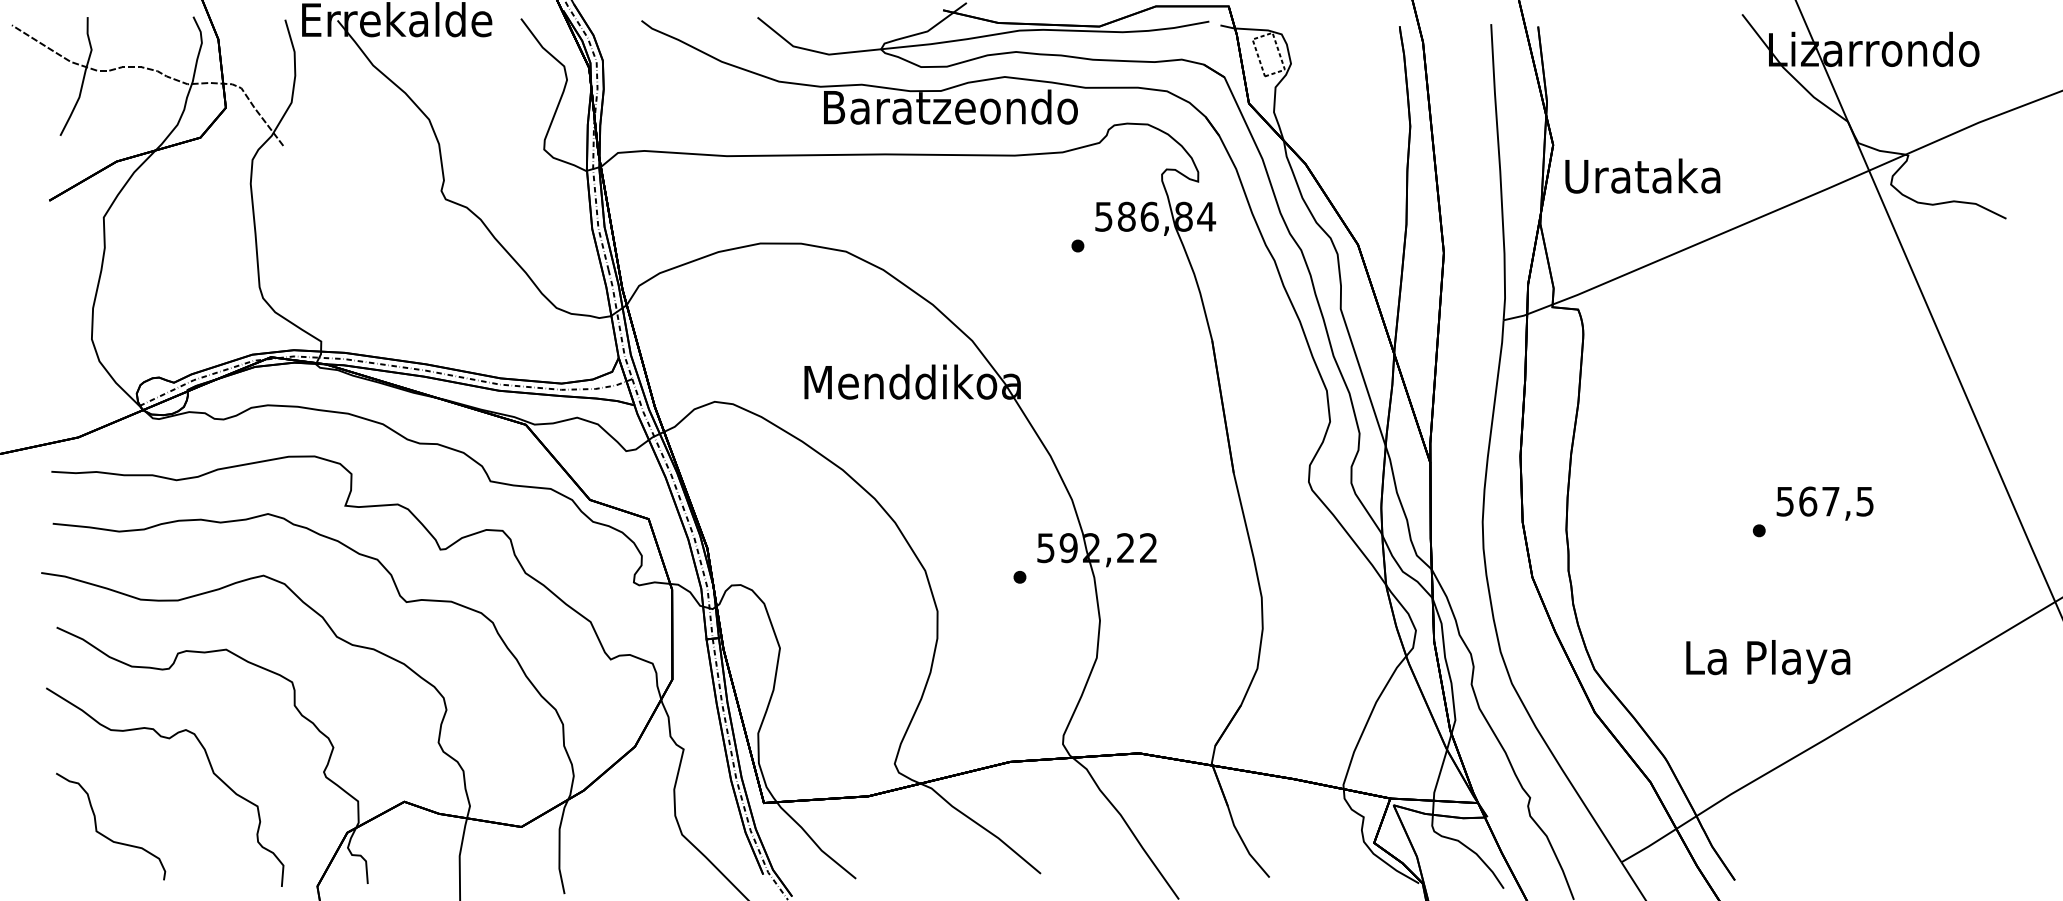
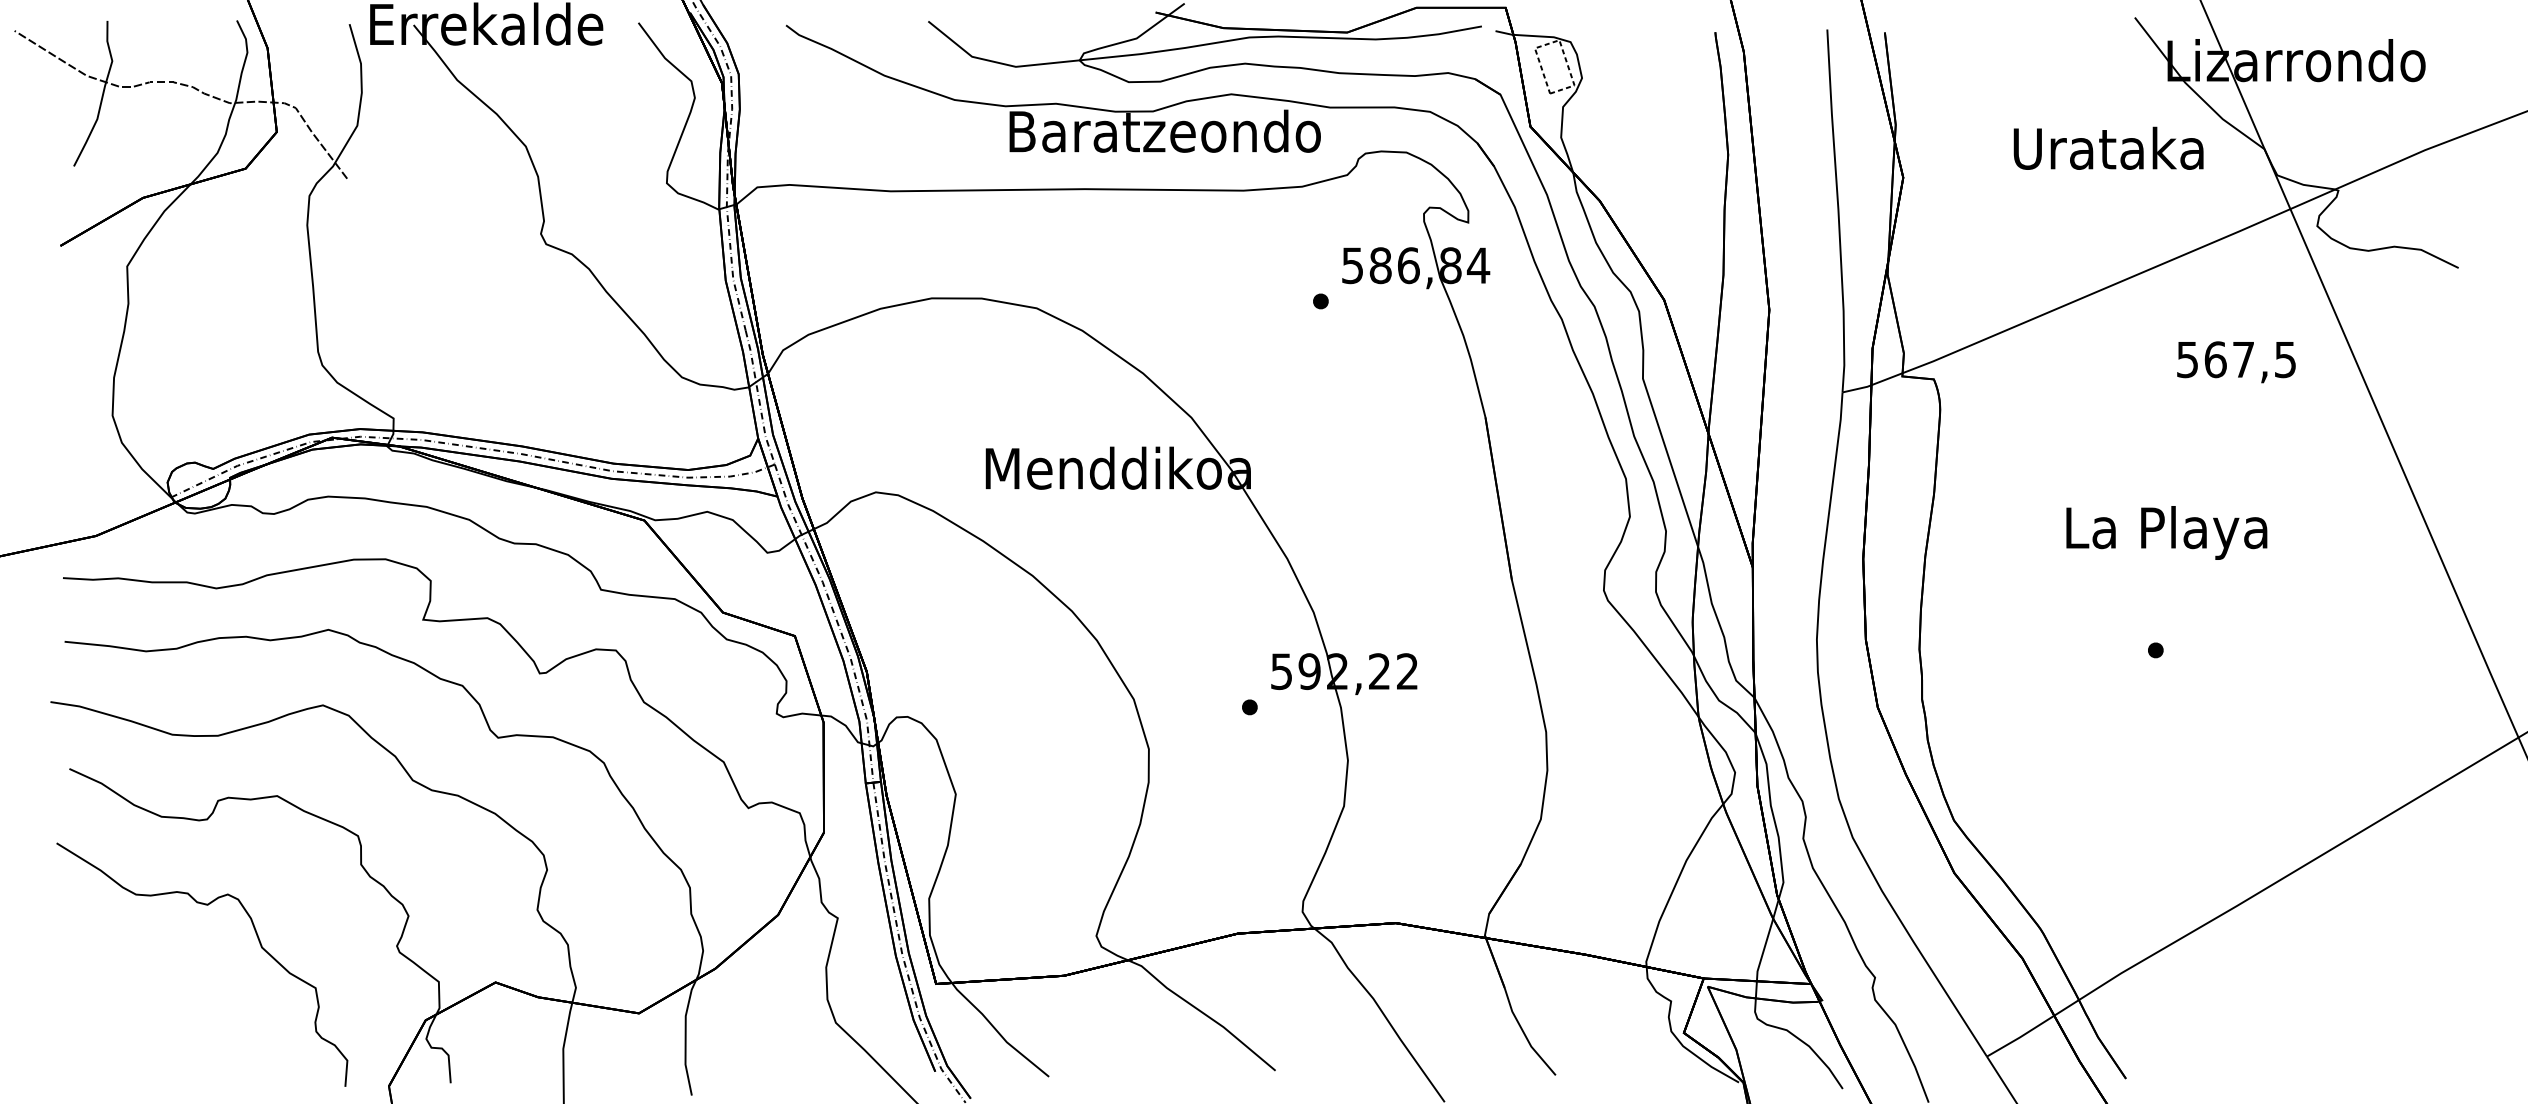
text: (1642, 175) -> (2108, 147), moved
text: (1824, 503) -> (2235, 362), moved
text: (1768, 661) -> (2167, 532), moved
curve: (105, 835) -> (129, 1023), removed

